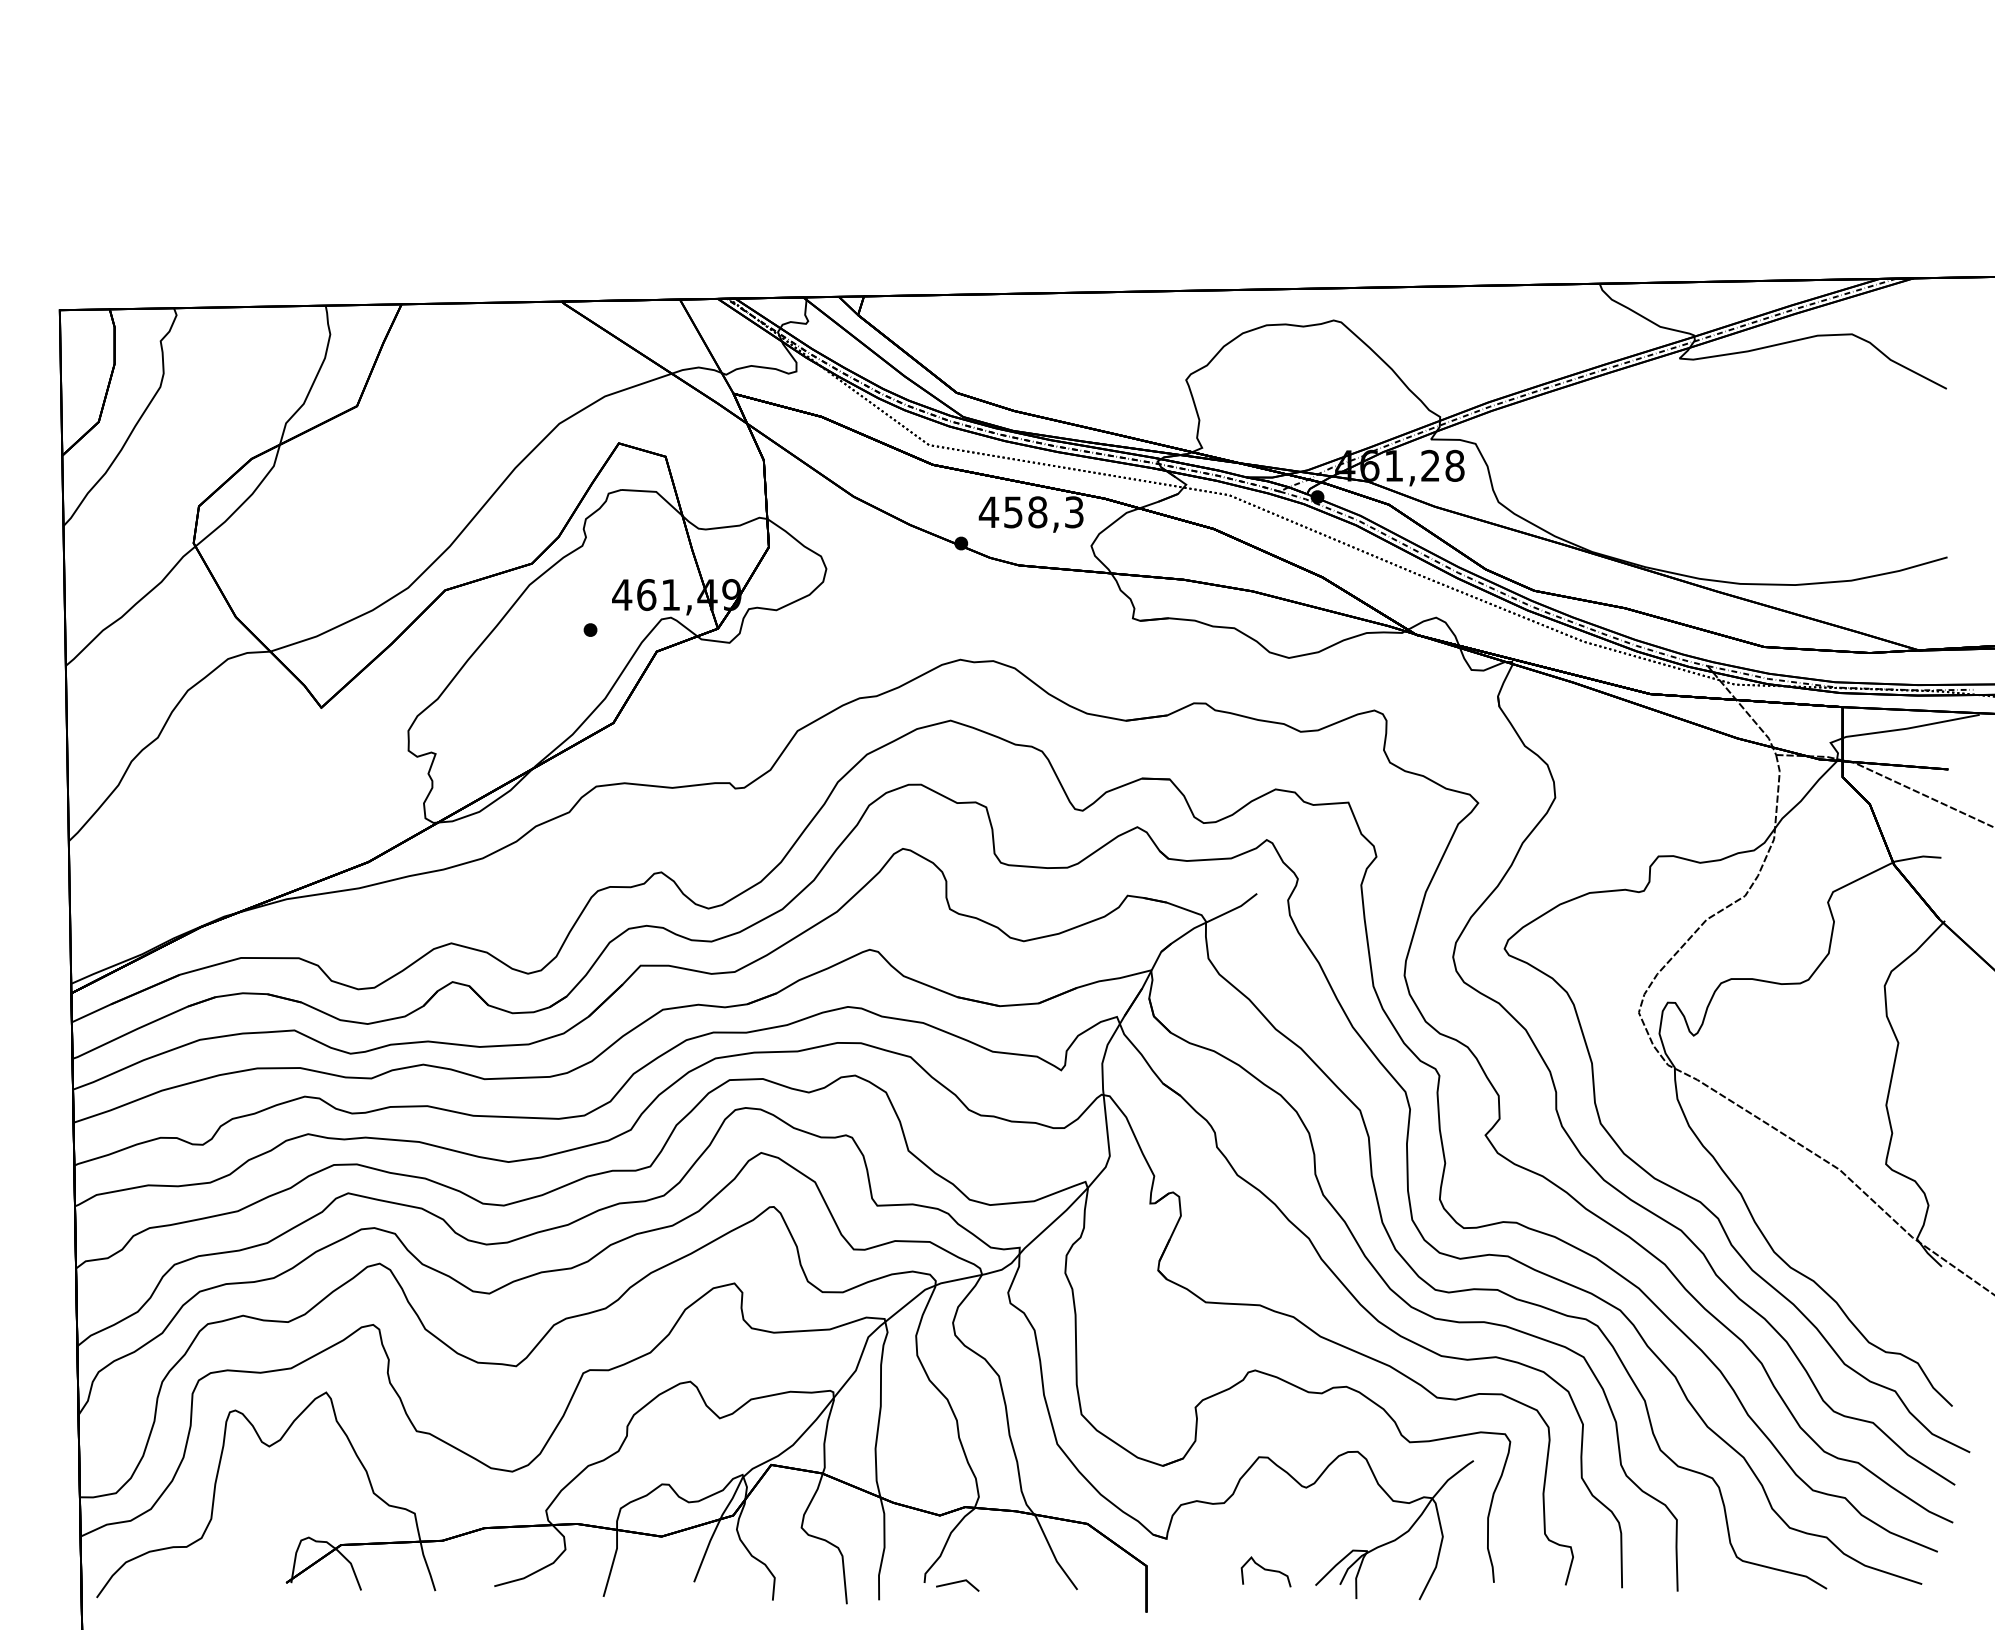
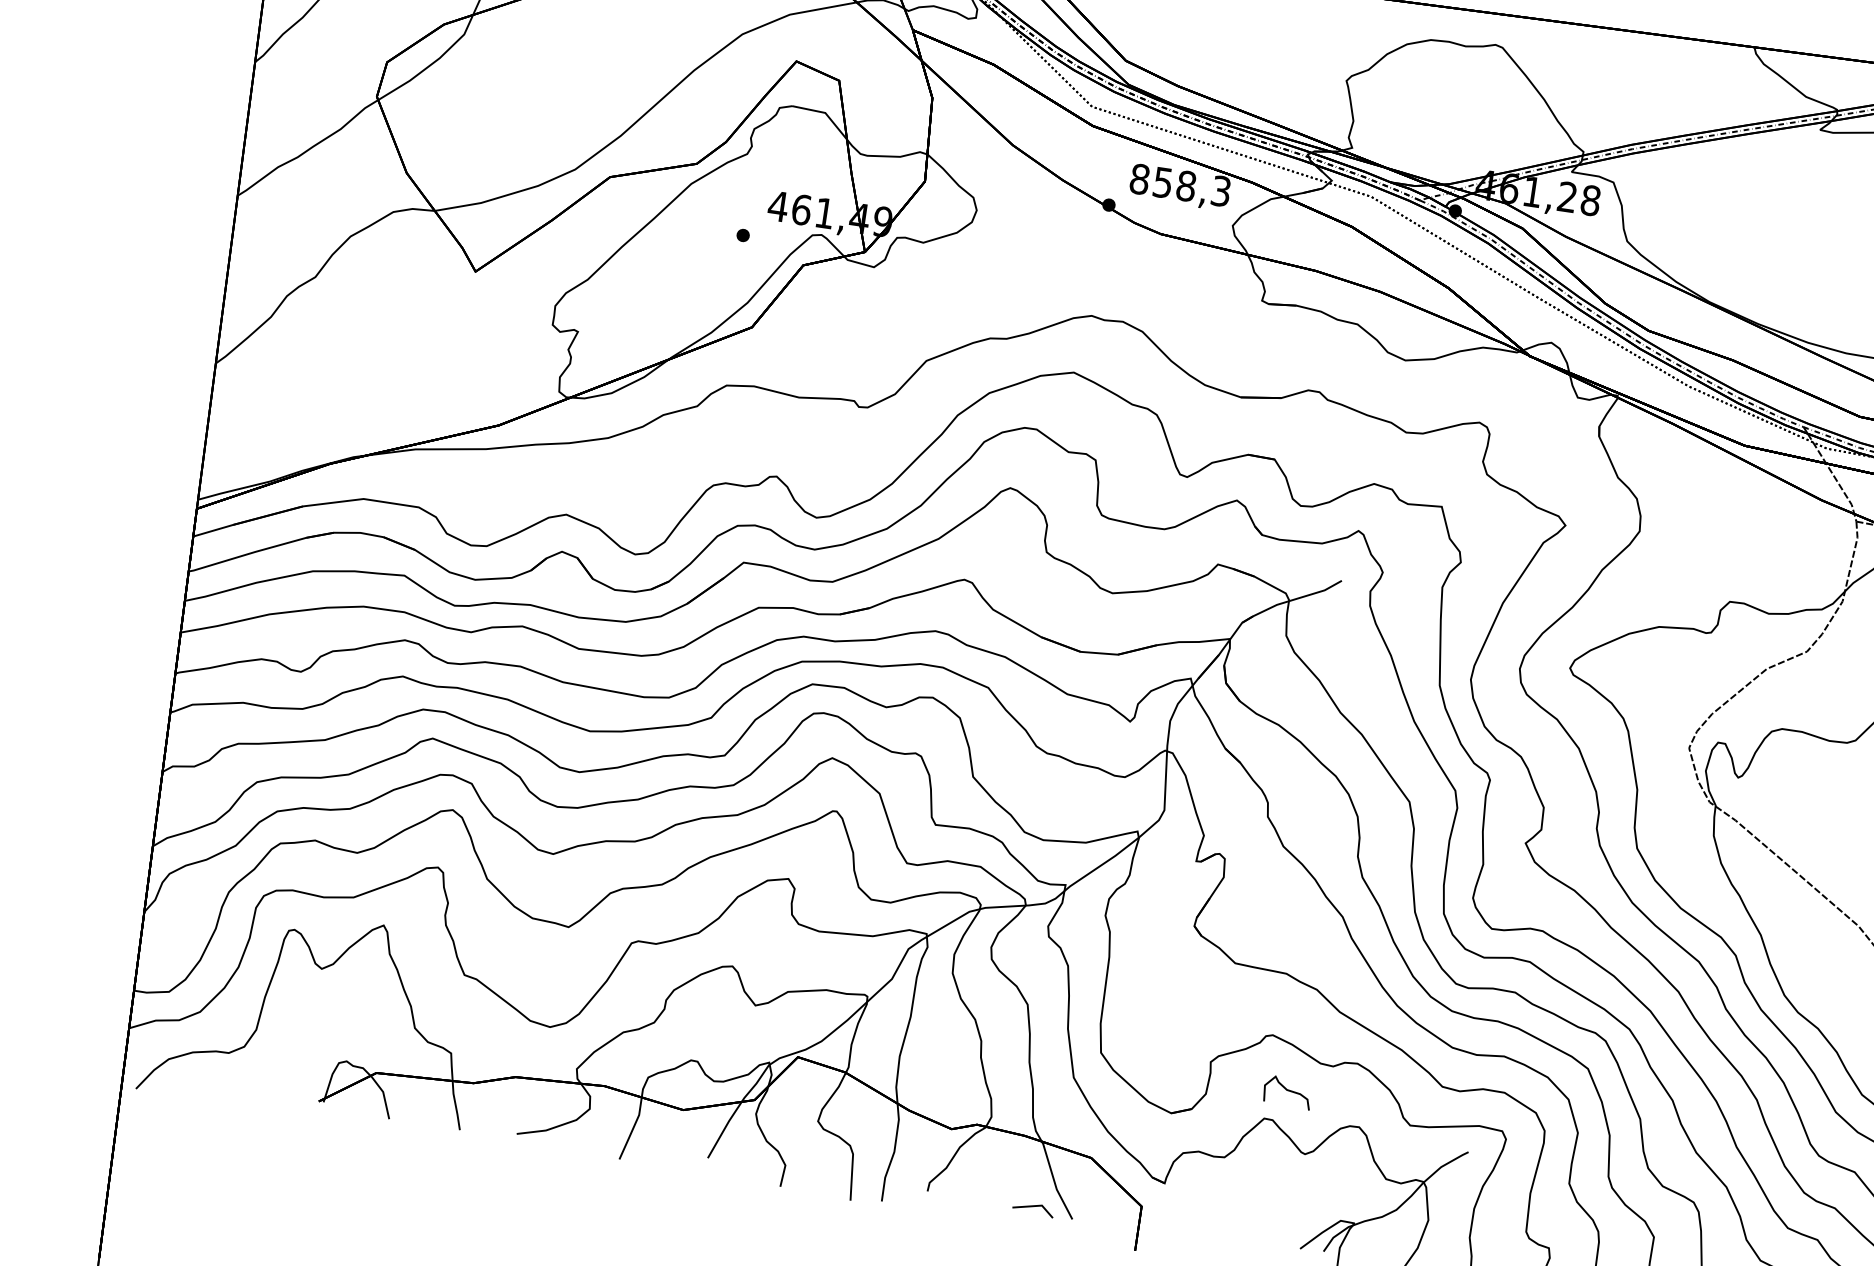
text: (988, 512) -> (1139, 179), 458,3 -> 858,3
curve: (1265, 1570) -> (1287, 1091), moved
line: (956, 1583) -> (1032, 1207), moved

